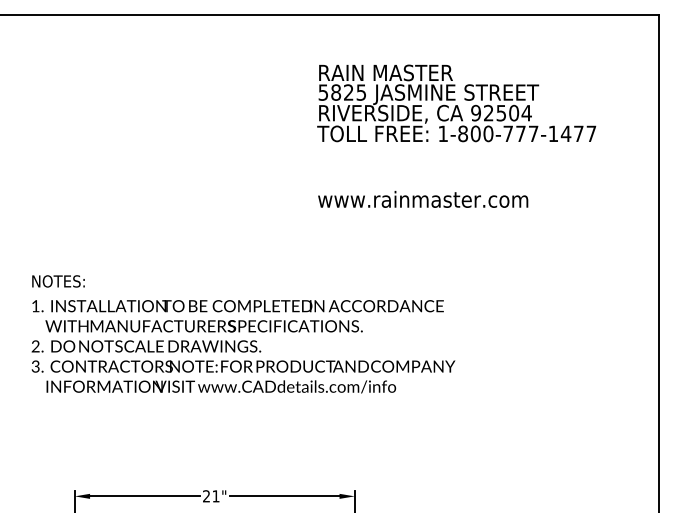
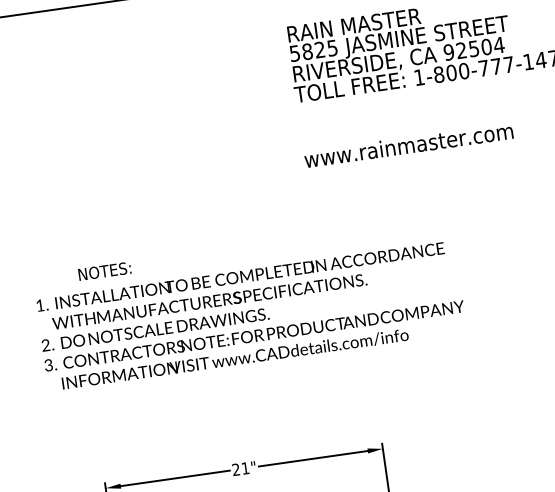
text: (58, 281) -> (104, 271), moved

